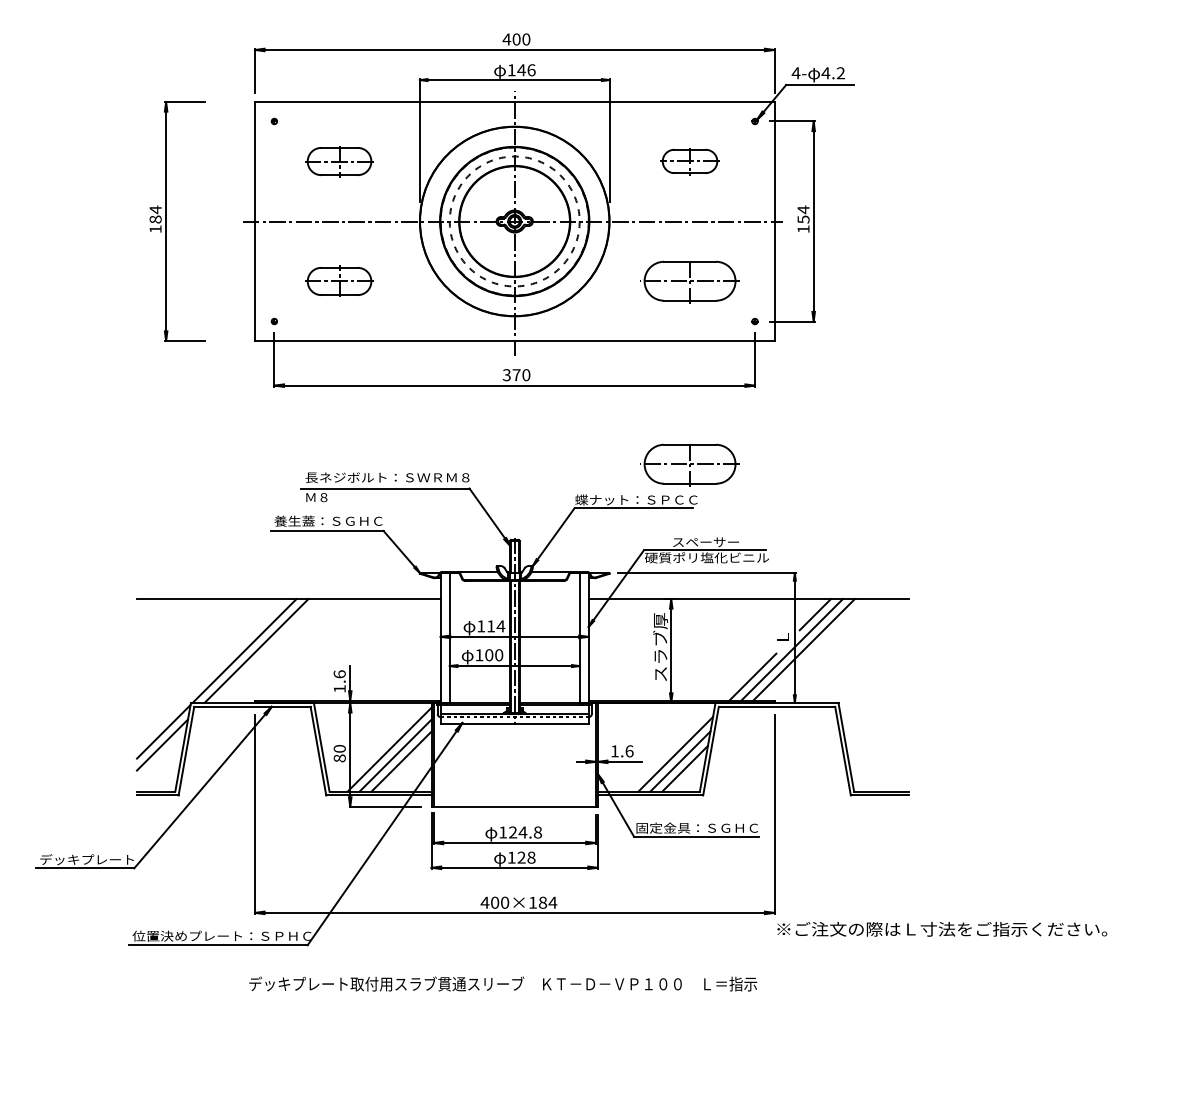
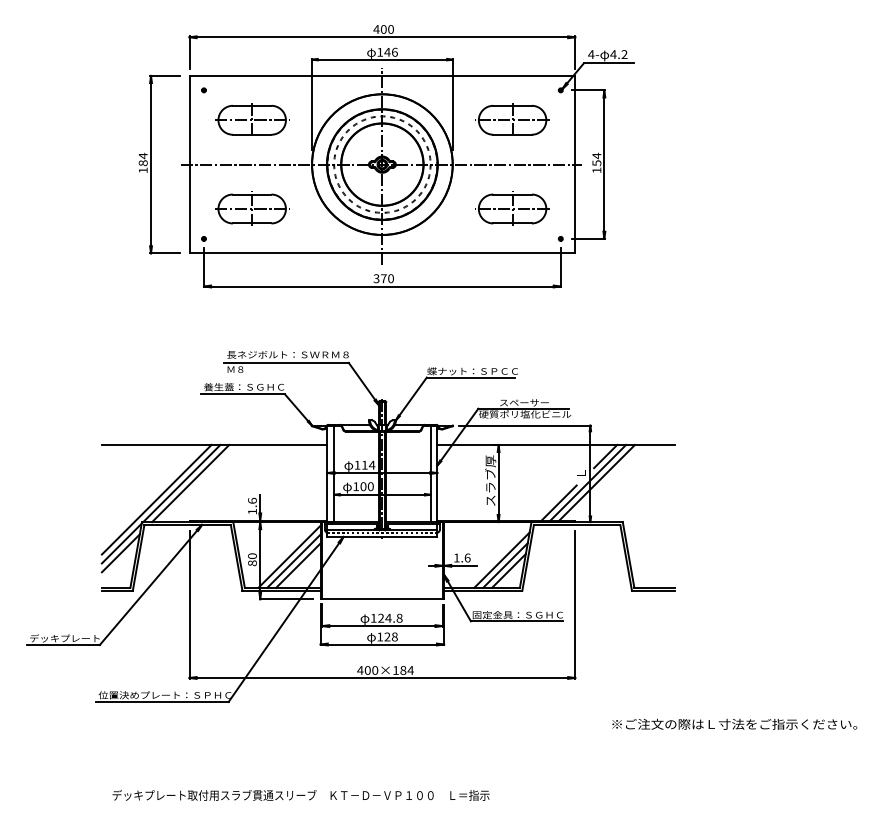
part: (339, 160) -> (252, 119), size x1.43
part: (689, 160) -> (512, 119), size x1.67
part: (166, 221) -> (151, 164), moved
part: (339, 281) -> (252, 209), size x1.43
part: (689, 464) -> (512, 345), removed
line: (210, 672) -> (156, 499), added
text: (942, 928) -> (734, 723), moved
text: (503, 983) -> (301, 795), moved

